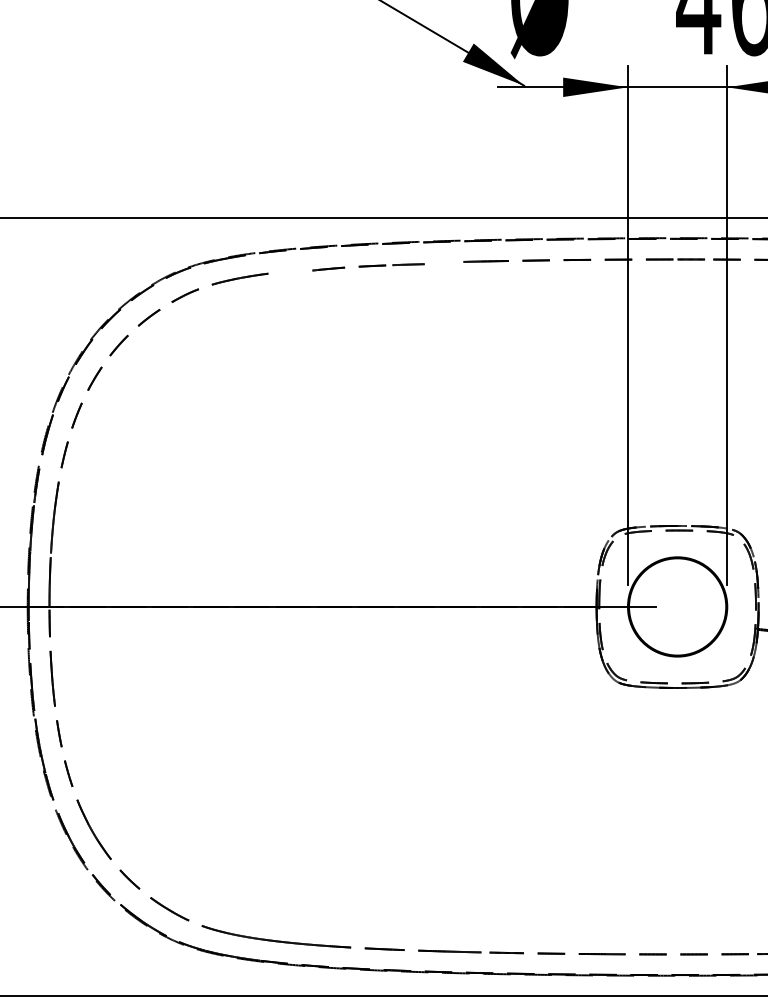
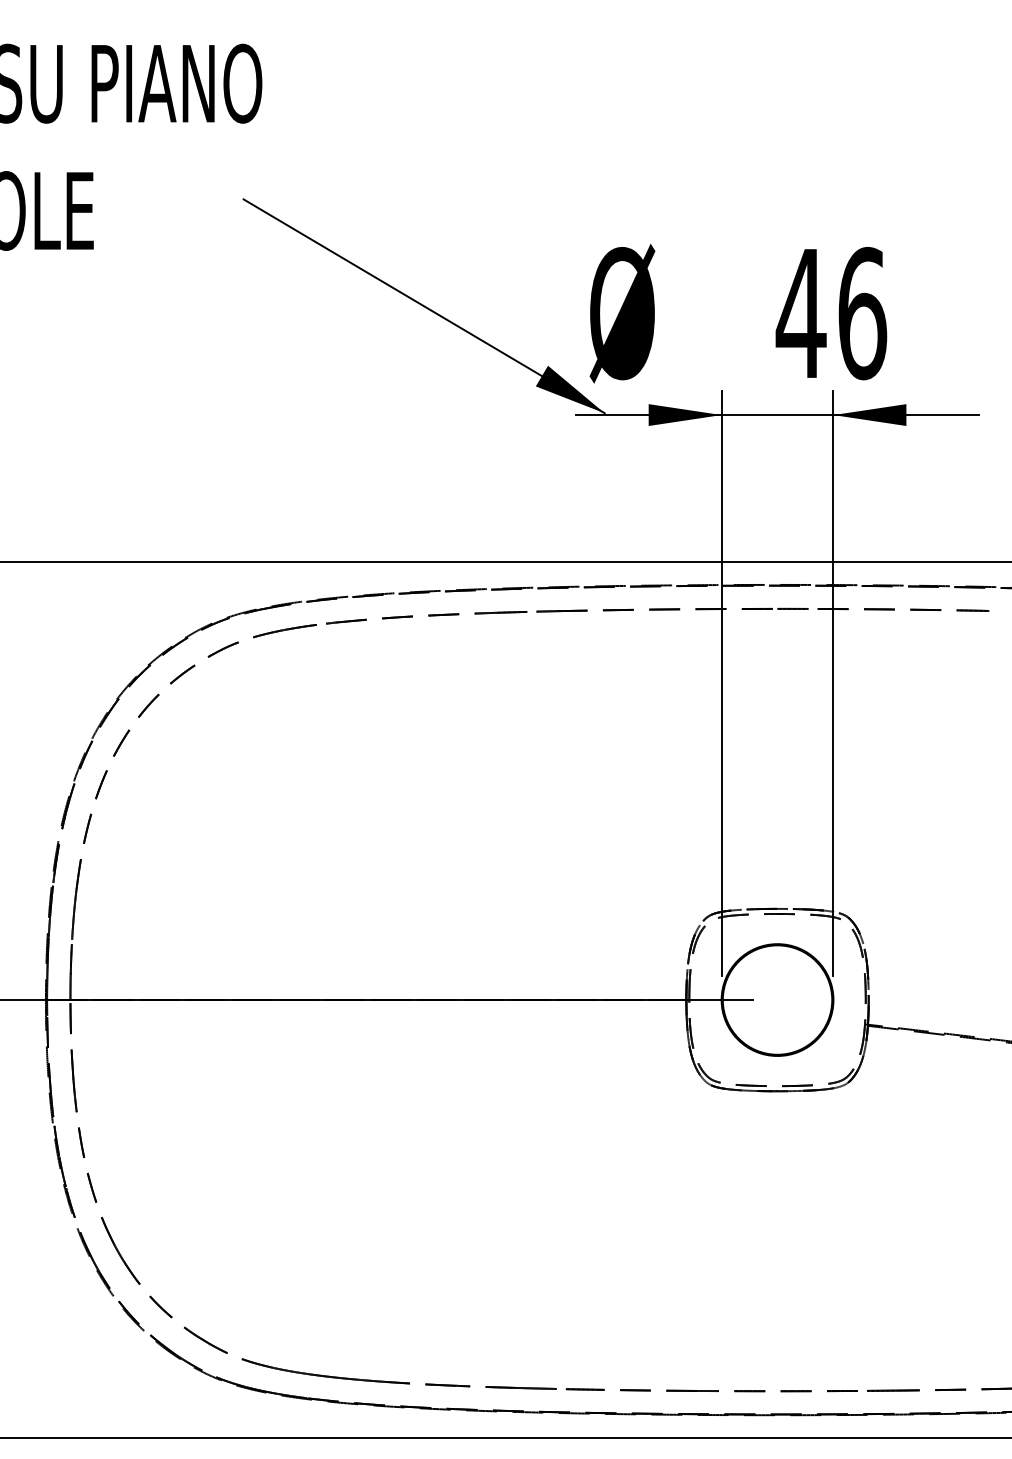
part: (365, 267) -> (426, 617), size x1.67

